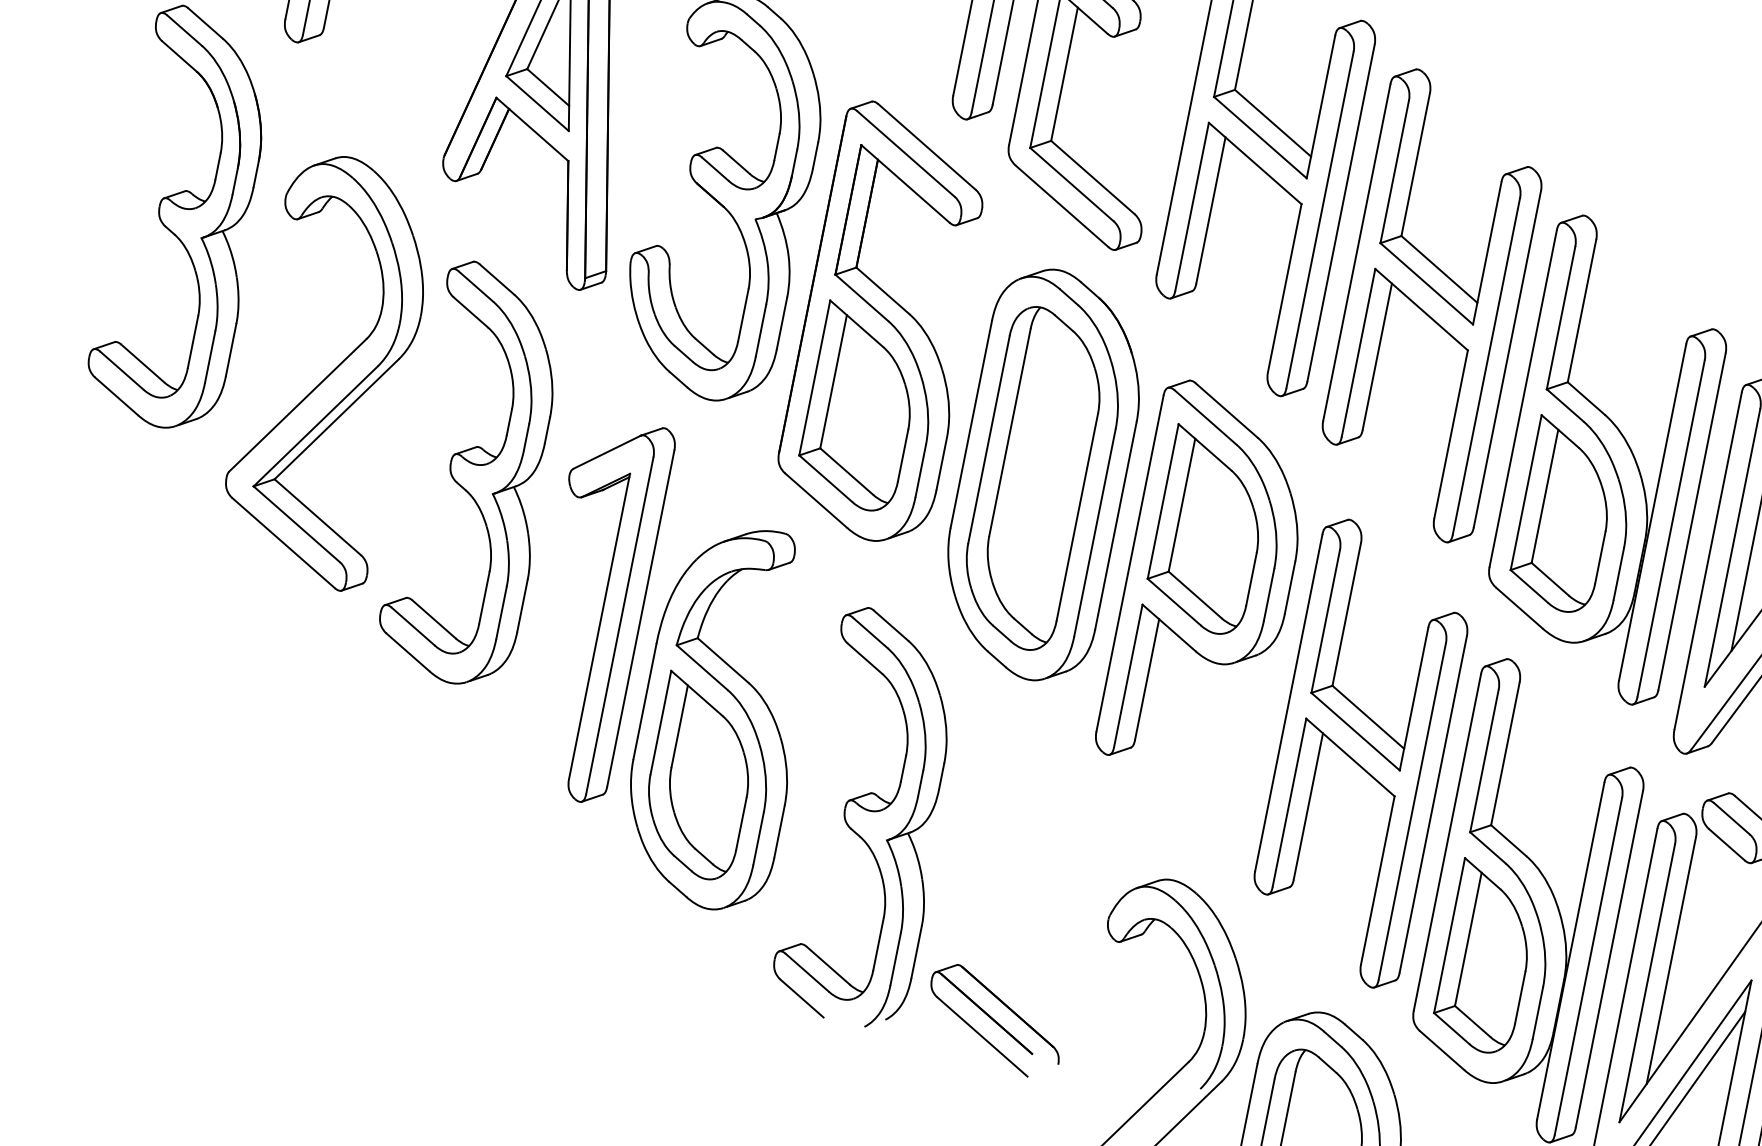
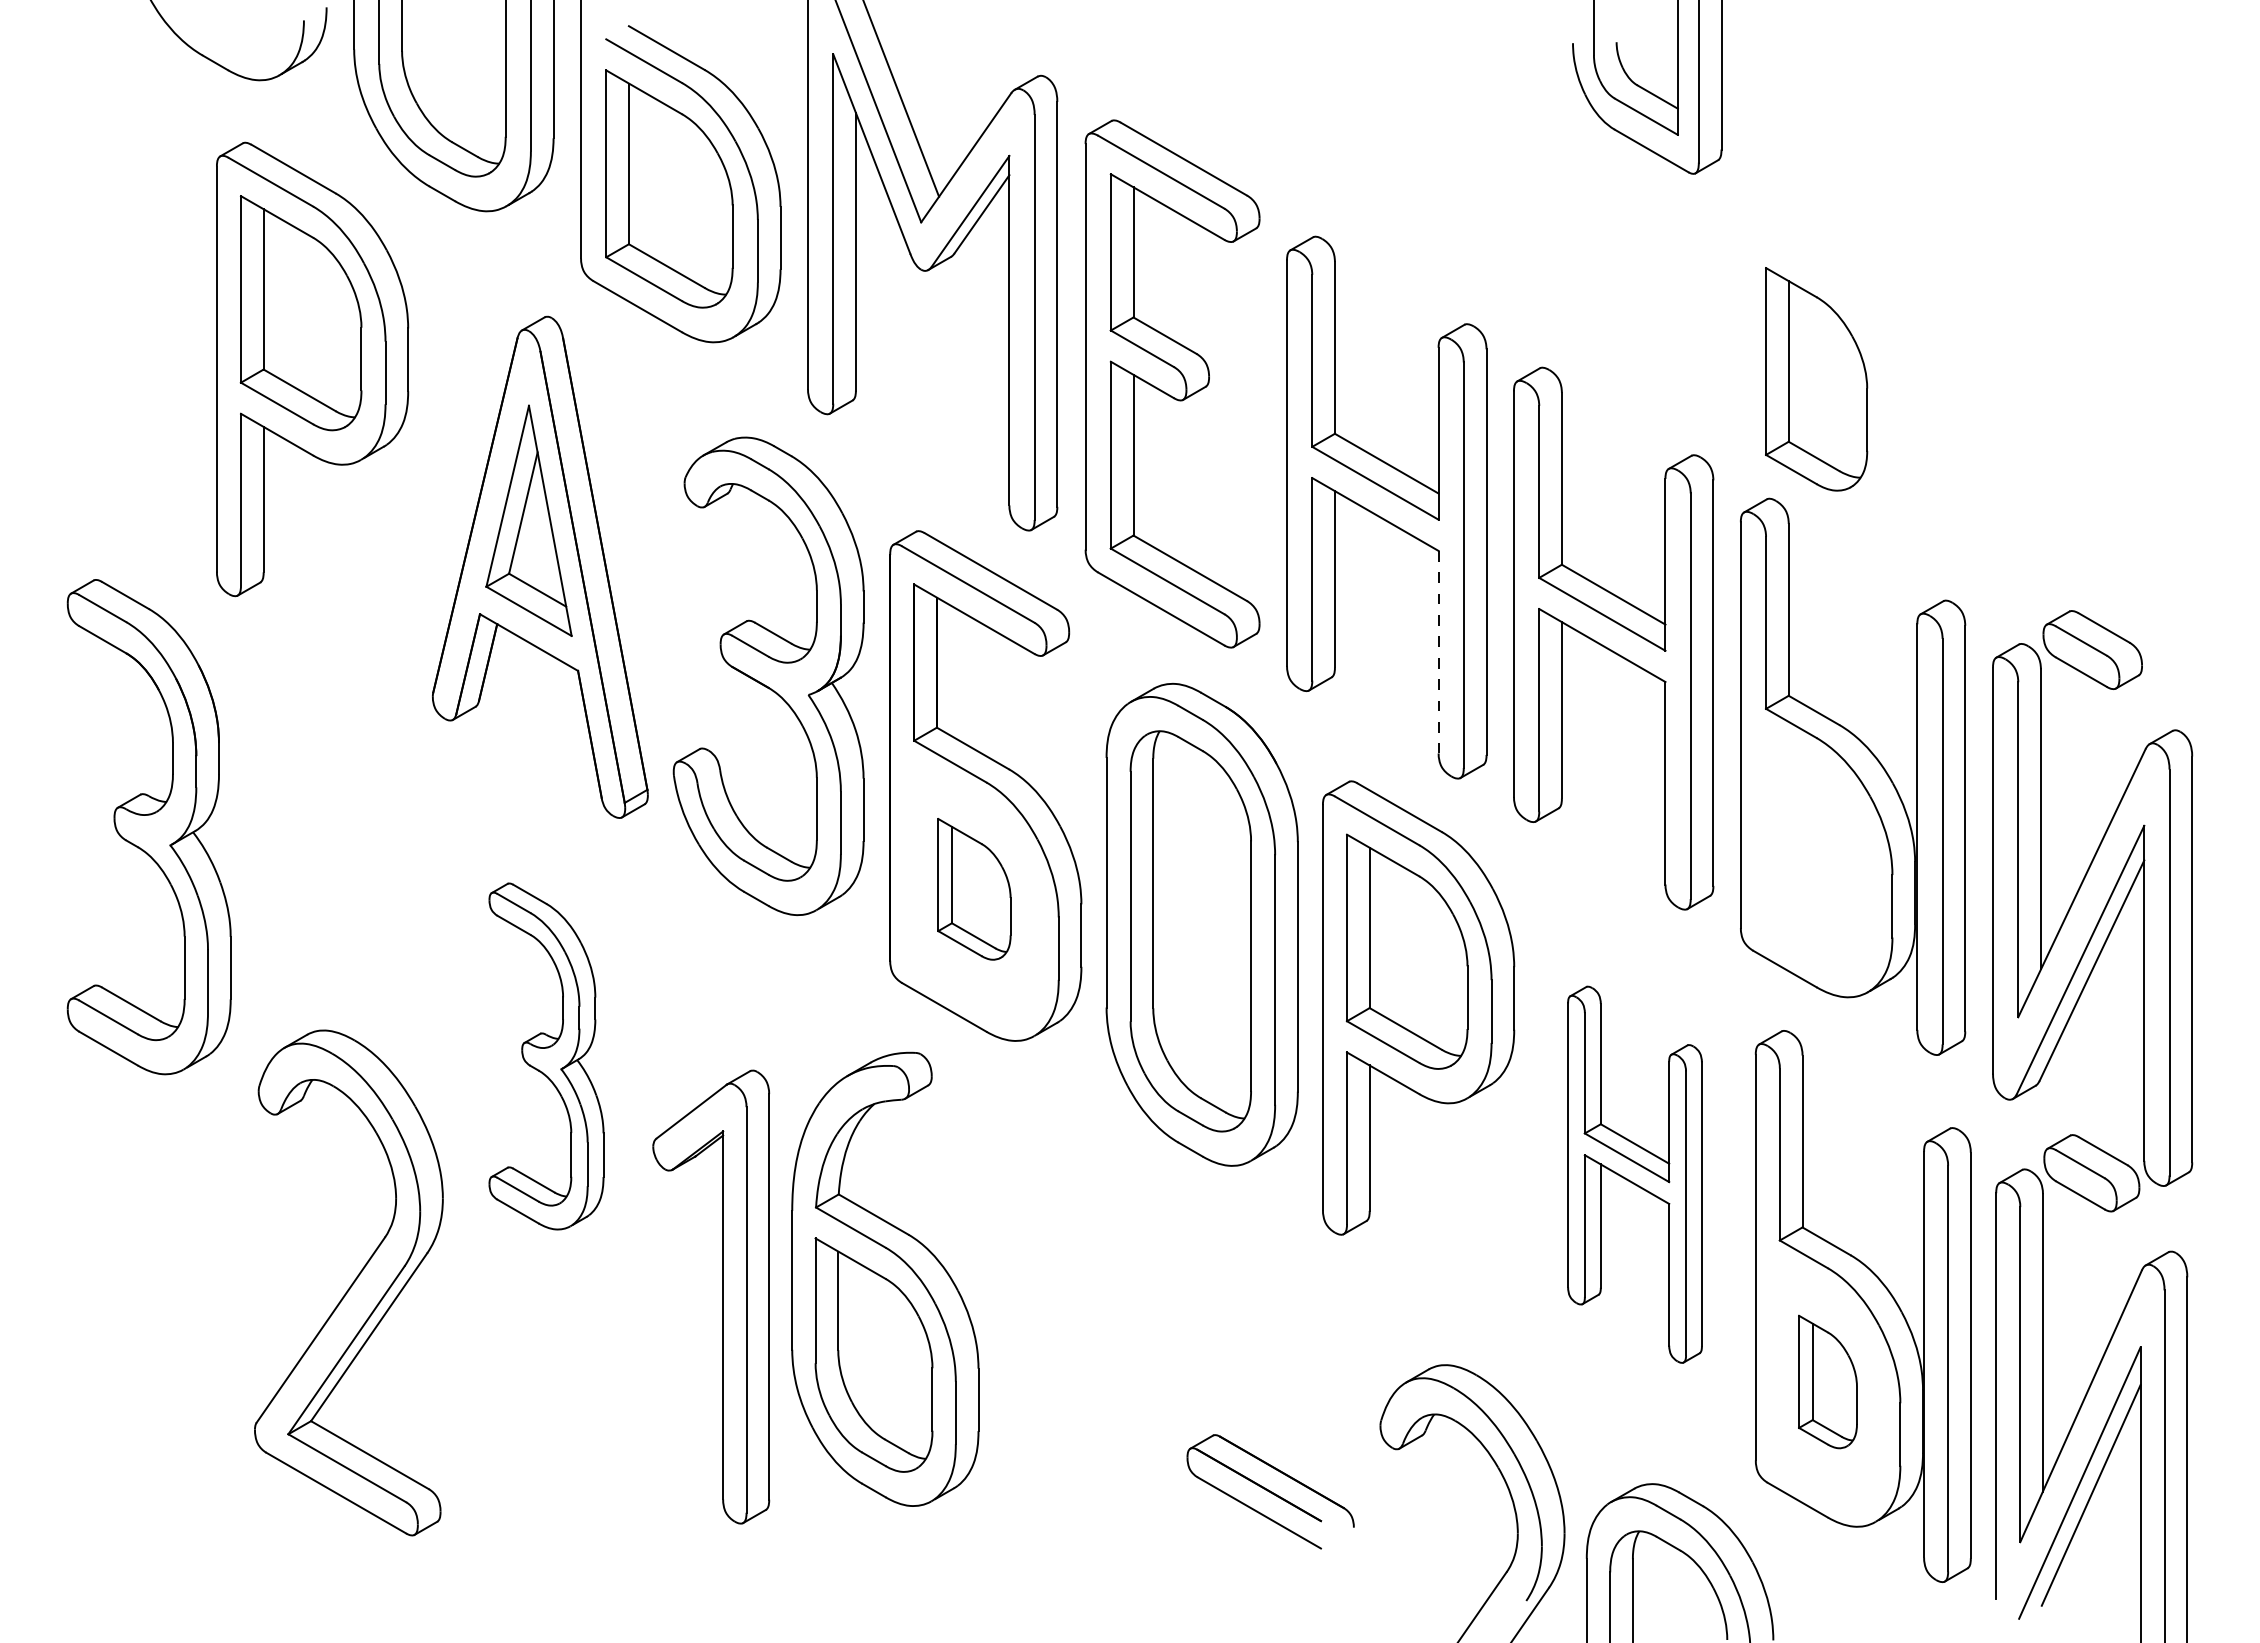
line: (1284, 288) -> (1438, 652), solid -> dashed
part: (328, 370) -> (348, 1282), moved
part: (860, 407) -> (974, 889), size x0.6
part: (478, 475) -> (546, 1056), size x0.7
part: (1564, 515) -> (1816, 379), moved
part: (602, 610) -> (722, 1296), moved
part: (1360, 753) -> (1634, 1174), size x0.7
part: (873, 812) -> (1083, 1355), removed
part: (1486, 957) -> (1827, 1381), size x0.6
part: (995, 1020) -> (1270, 1491), moved

